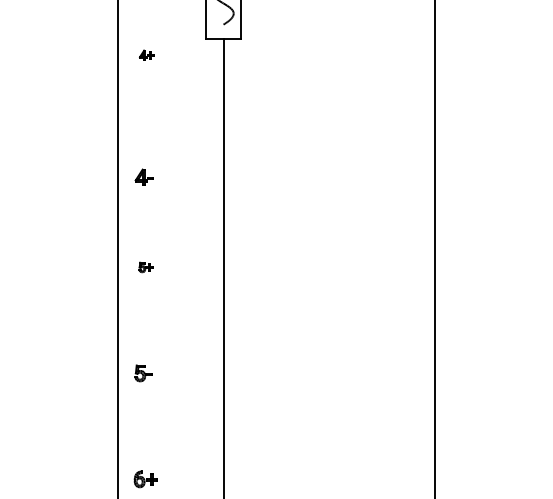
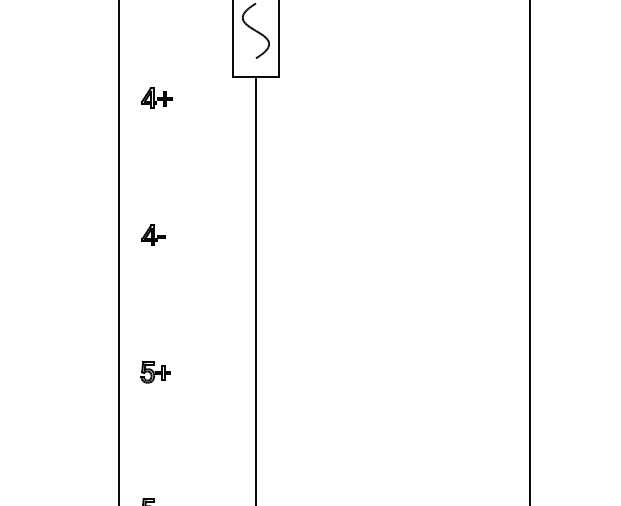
part: (146, 54) -> (156, 96), size x1.67
part: (143, 176) -> (152, 234), moved
part: (145, 267) -> (155, 372), size x1.67

